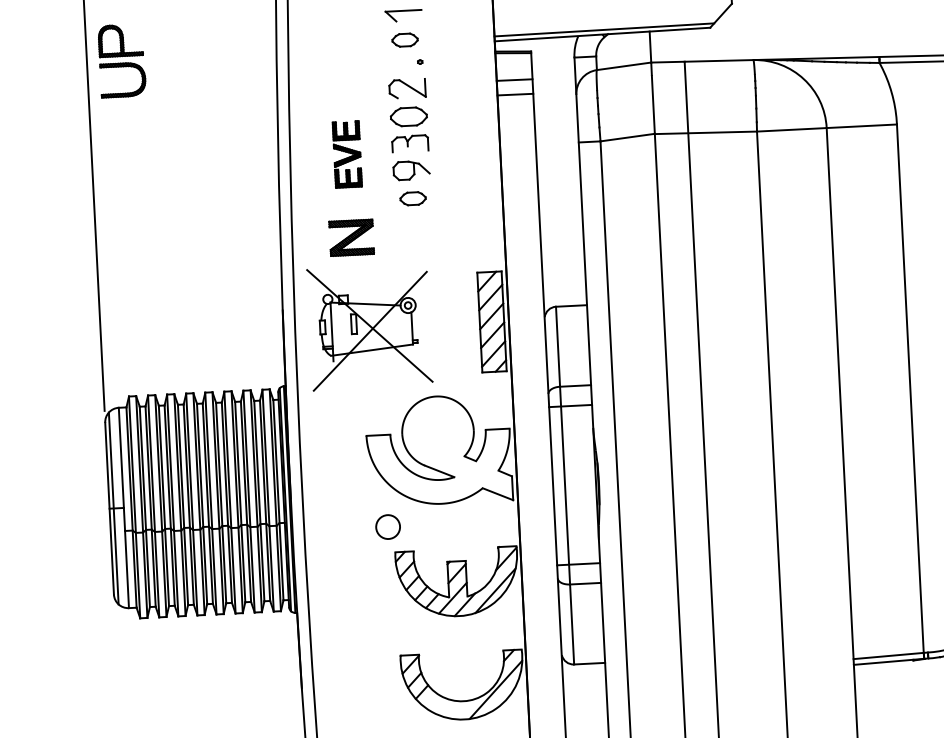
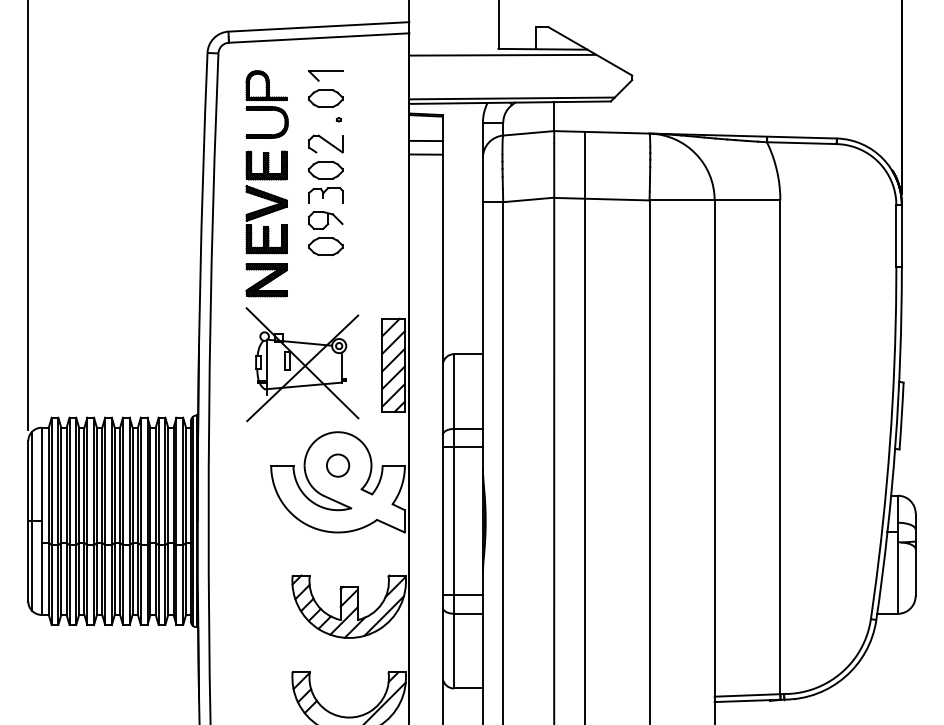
part: (404, 40) -> (325, 98), size x1.43
part: (121, 60) -> (266, 104), moved
part: (347, 154) -> (266, 202), size x1.67
part: (412, 198) -> (325, 246), size x1.43
part: (369, 327) -> (302, 364), moved
part: (388, 526) -> (338, 465), moved

